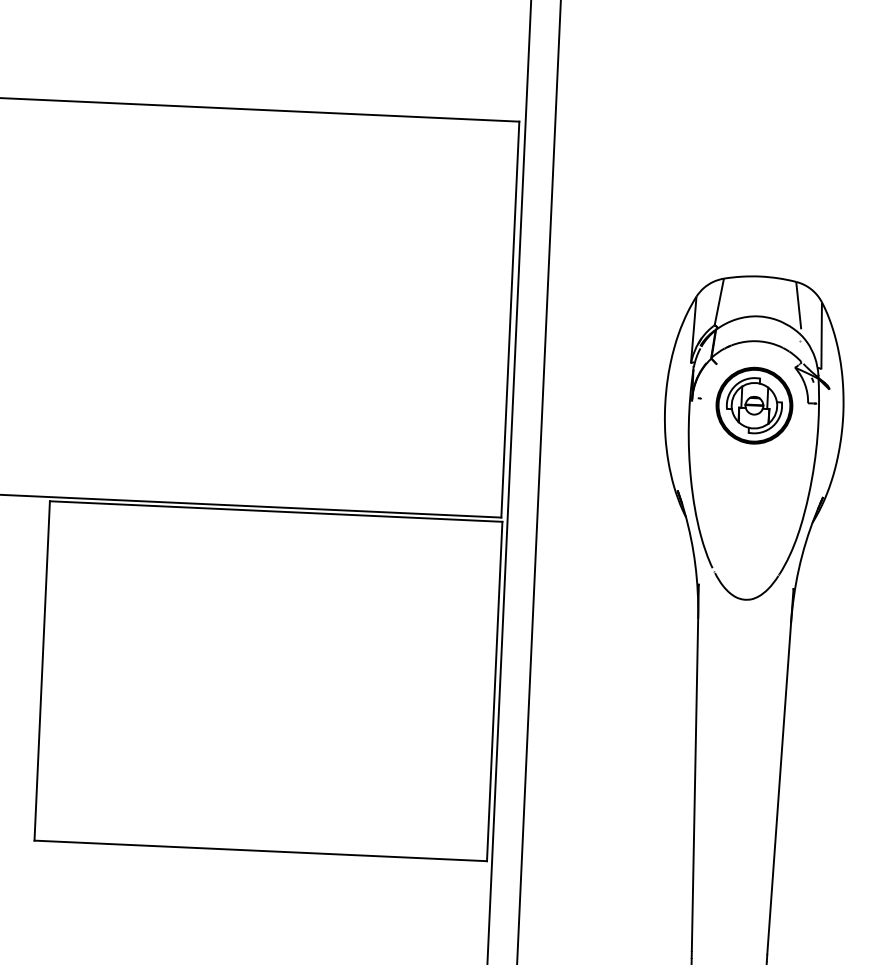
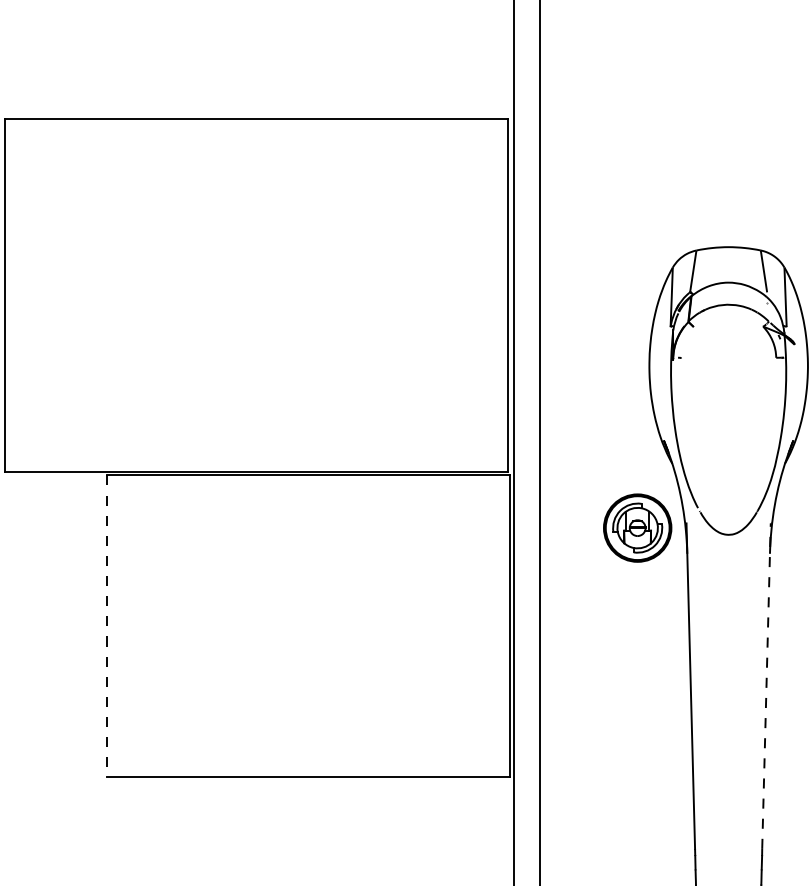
part: (754, 405) -> (637, 527), moved
line: (41, 671) -> (106, 626), solid -> dashed
line: (780, 772) -> (766, 686), solid -> dashed

